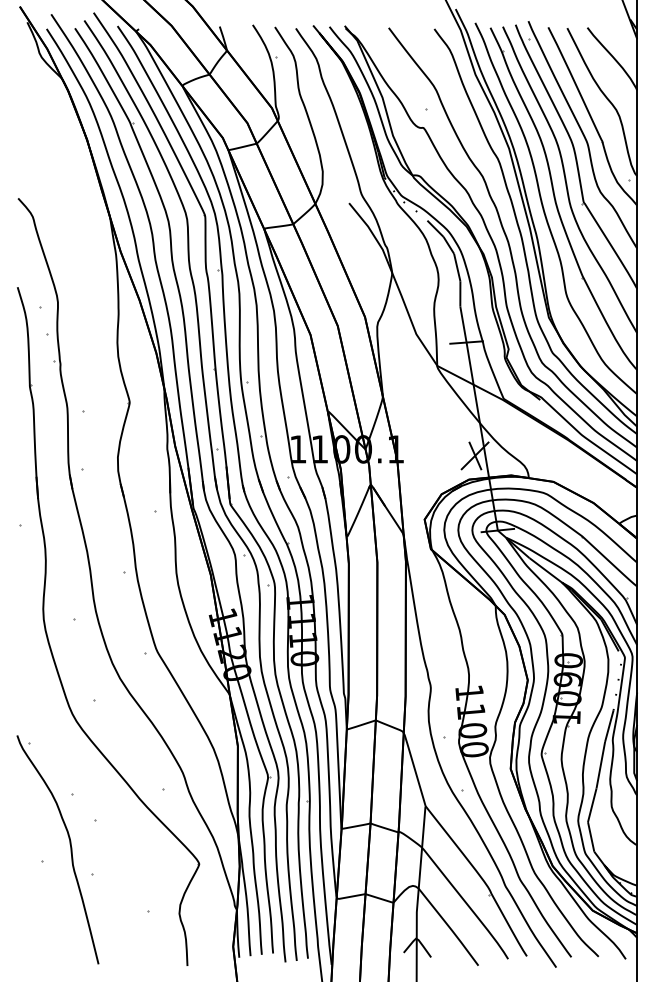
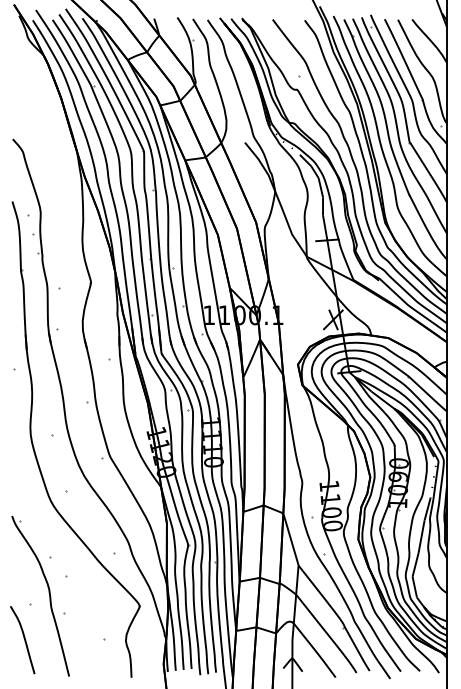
curve: (34, 911) -> (24, 639), added

